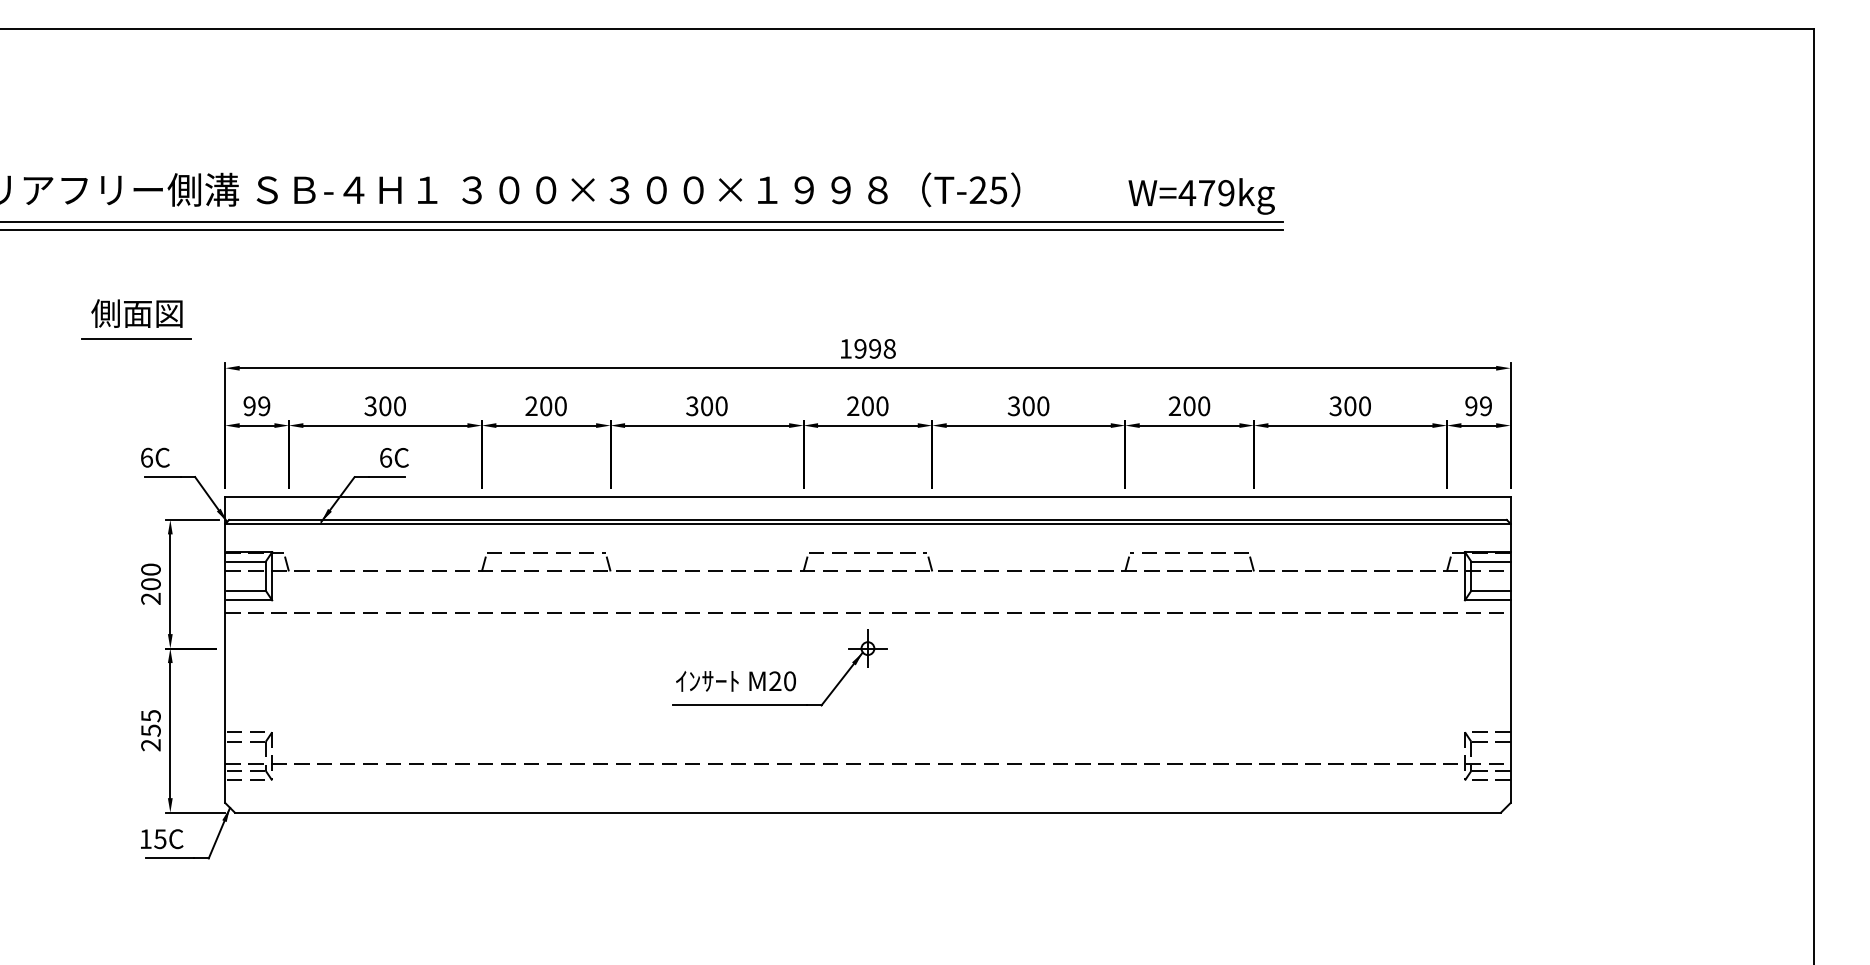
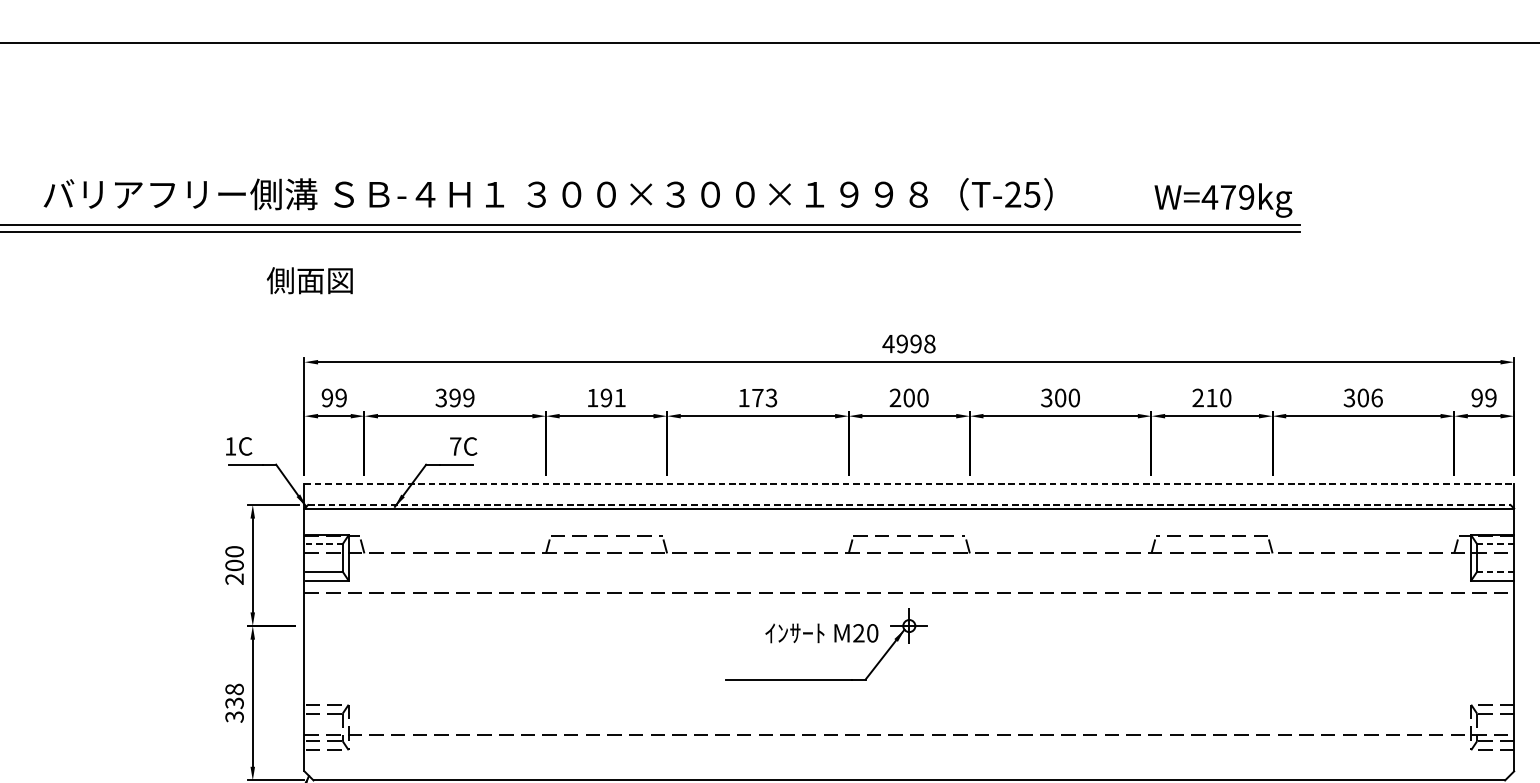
text: (136, 313) -> (309, 280), moved
line: (136, 338) -> (220, 334), removed
text: (845, 348) -> (888, 343), 1998 -> 4998
text: (392, 406) -> (461, 398), 300 -> 399
text: (545, 406) -> (605, 398), 200 -> 191
text: (706, 406) -> (757, 398), 300 -> 173
text: (1189, 406) -> (1211, 398), 200 -> 210
text: (1365, 406) -> (1377, 398), 300 -> 306
text: (146, 457) -> (230, 446), 6C -> 1C
text: (386, 457) -> (456, 446), 6C -> 7C
line: (867, 497) -> (908, 483), solid -> dashed
line: (867, 519) -> (908, 504), solid -> dashed
line: (246, 561) -> (324, 544), solid -> dashed
line: (1491, 561) -> (1496, 544), solid -> dashed
line: (1491, 590) -> (1496, 571), solid -> dashed
text: (735, 681) -> (821, 633), moved
text: (150, 730) -> (234, 703), 255 -> 338

